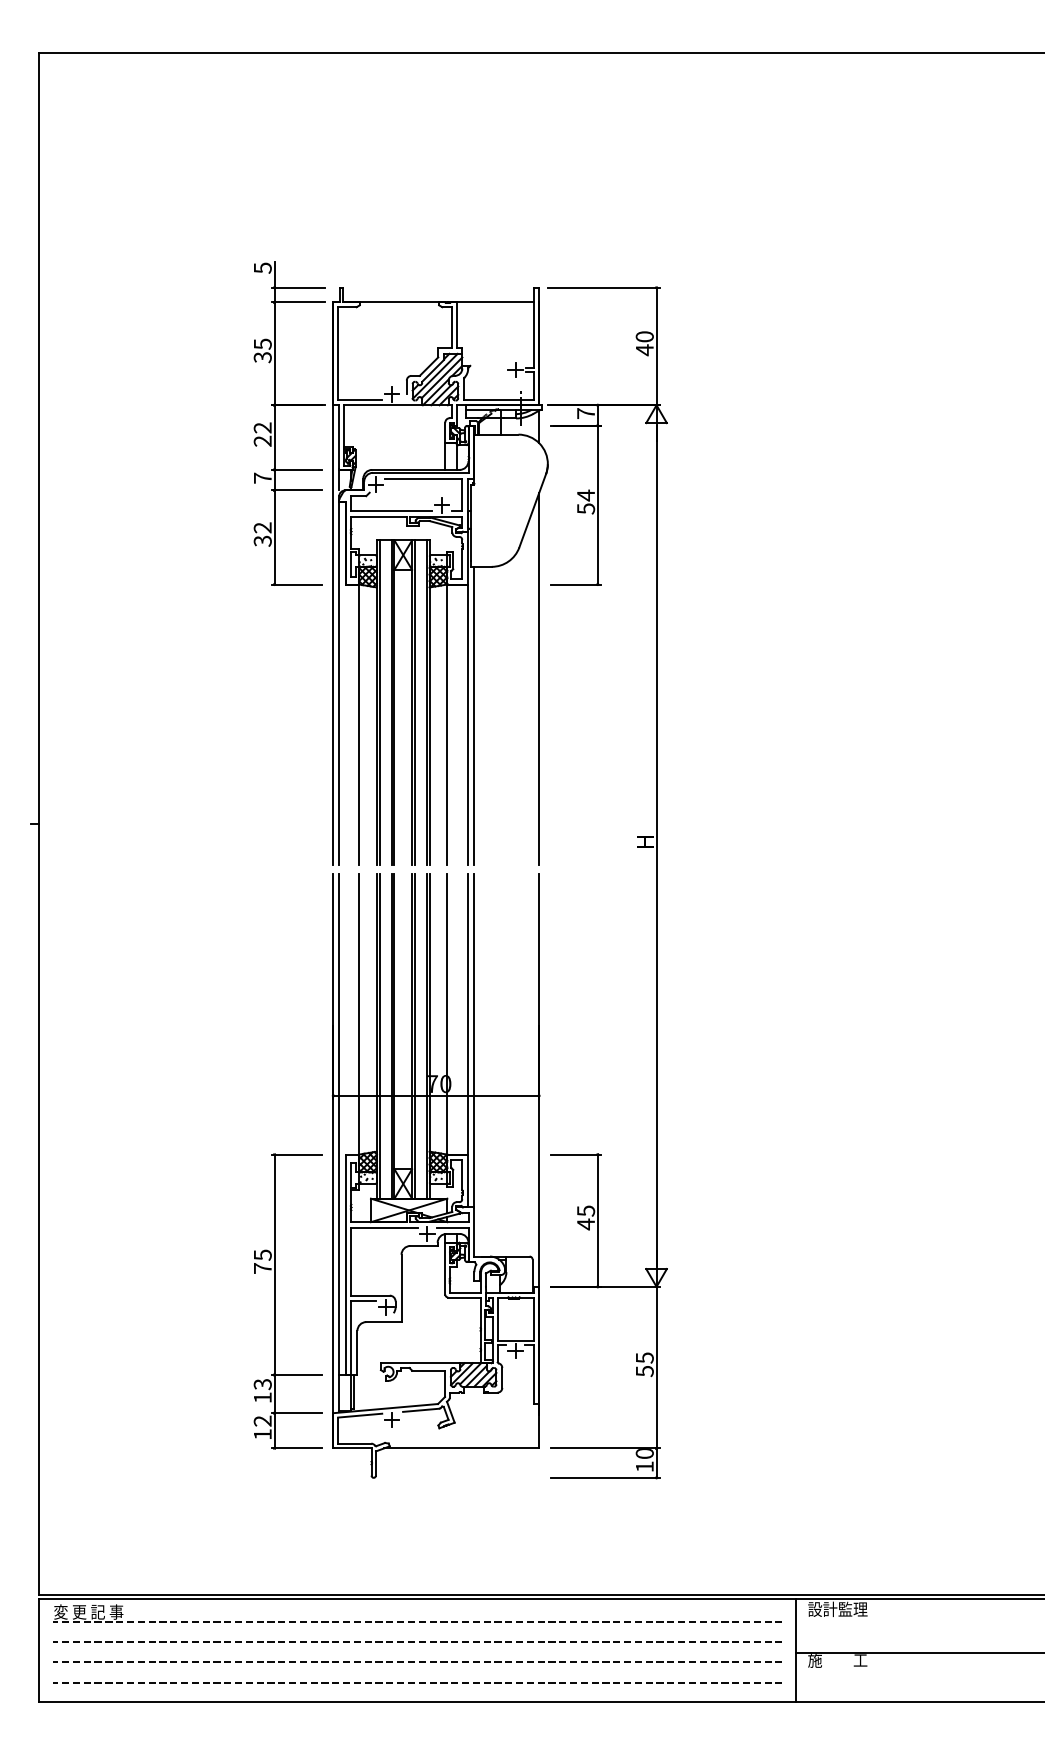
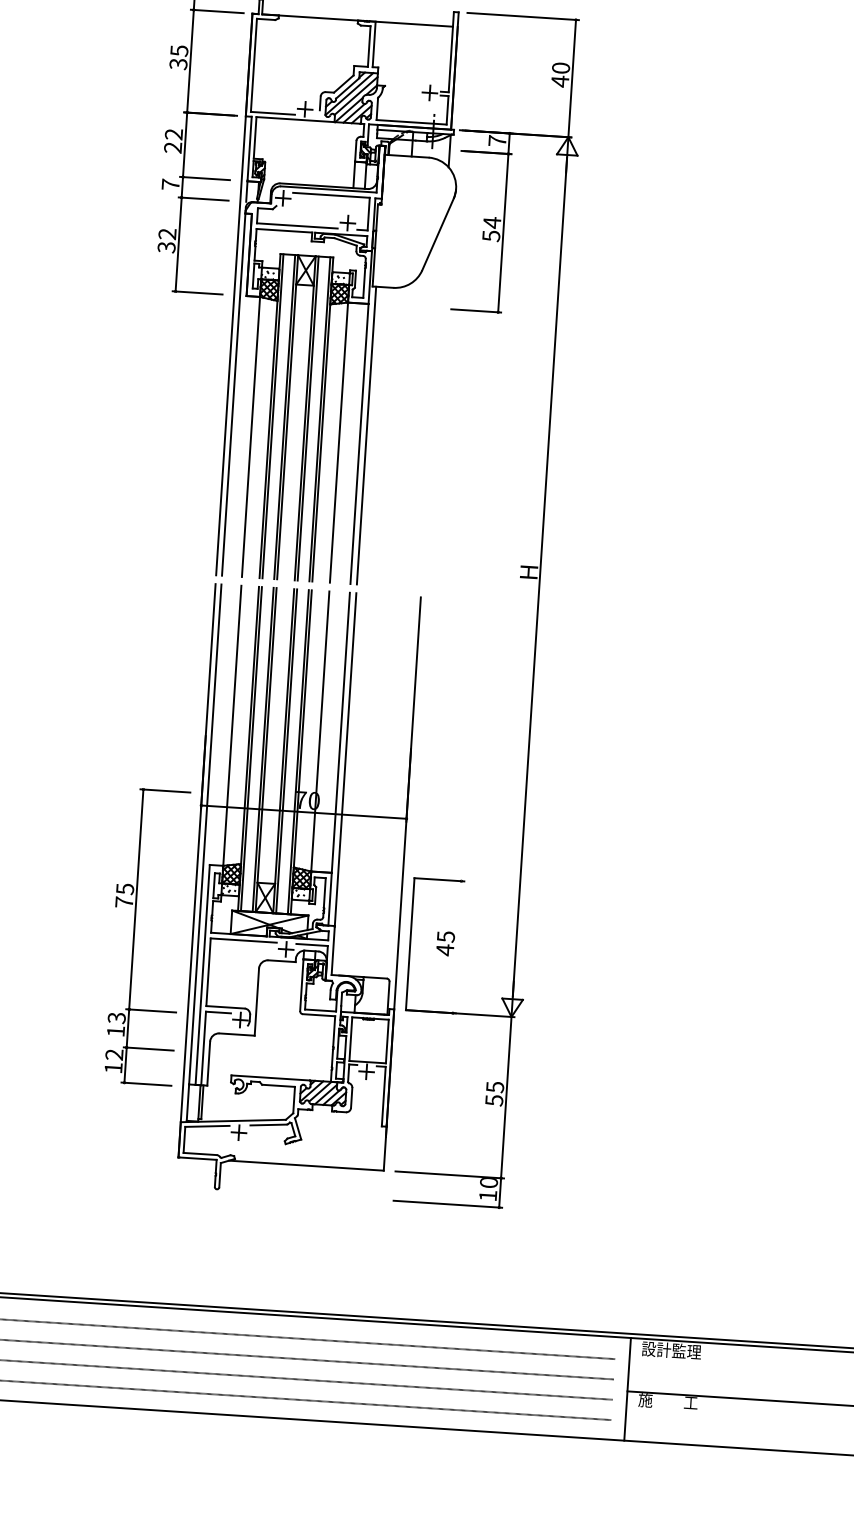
line: (539, 679) -> (433, 403), removed
line: (597, 1220) -> (409, 943), moved
part: (275, 1301) -> (134, 936), moved

